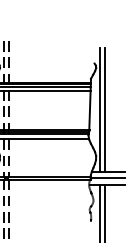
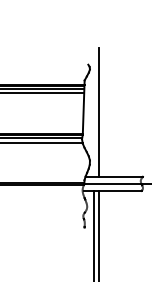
line: (100, 109) -> (94, 112), removed

